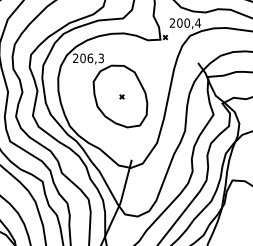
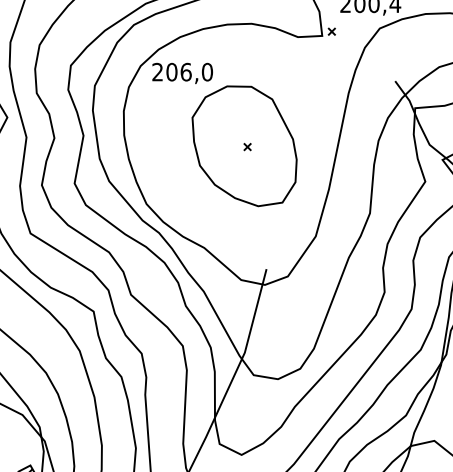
text: (101, 58) -> (207, 72), 206,3 -> 206,0

